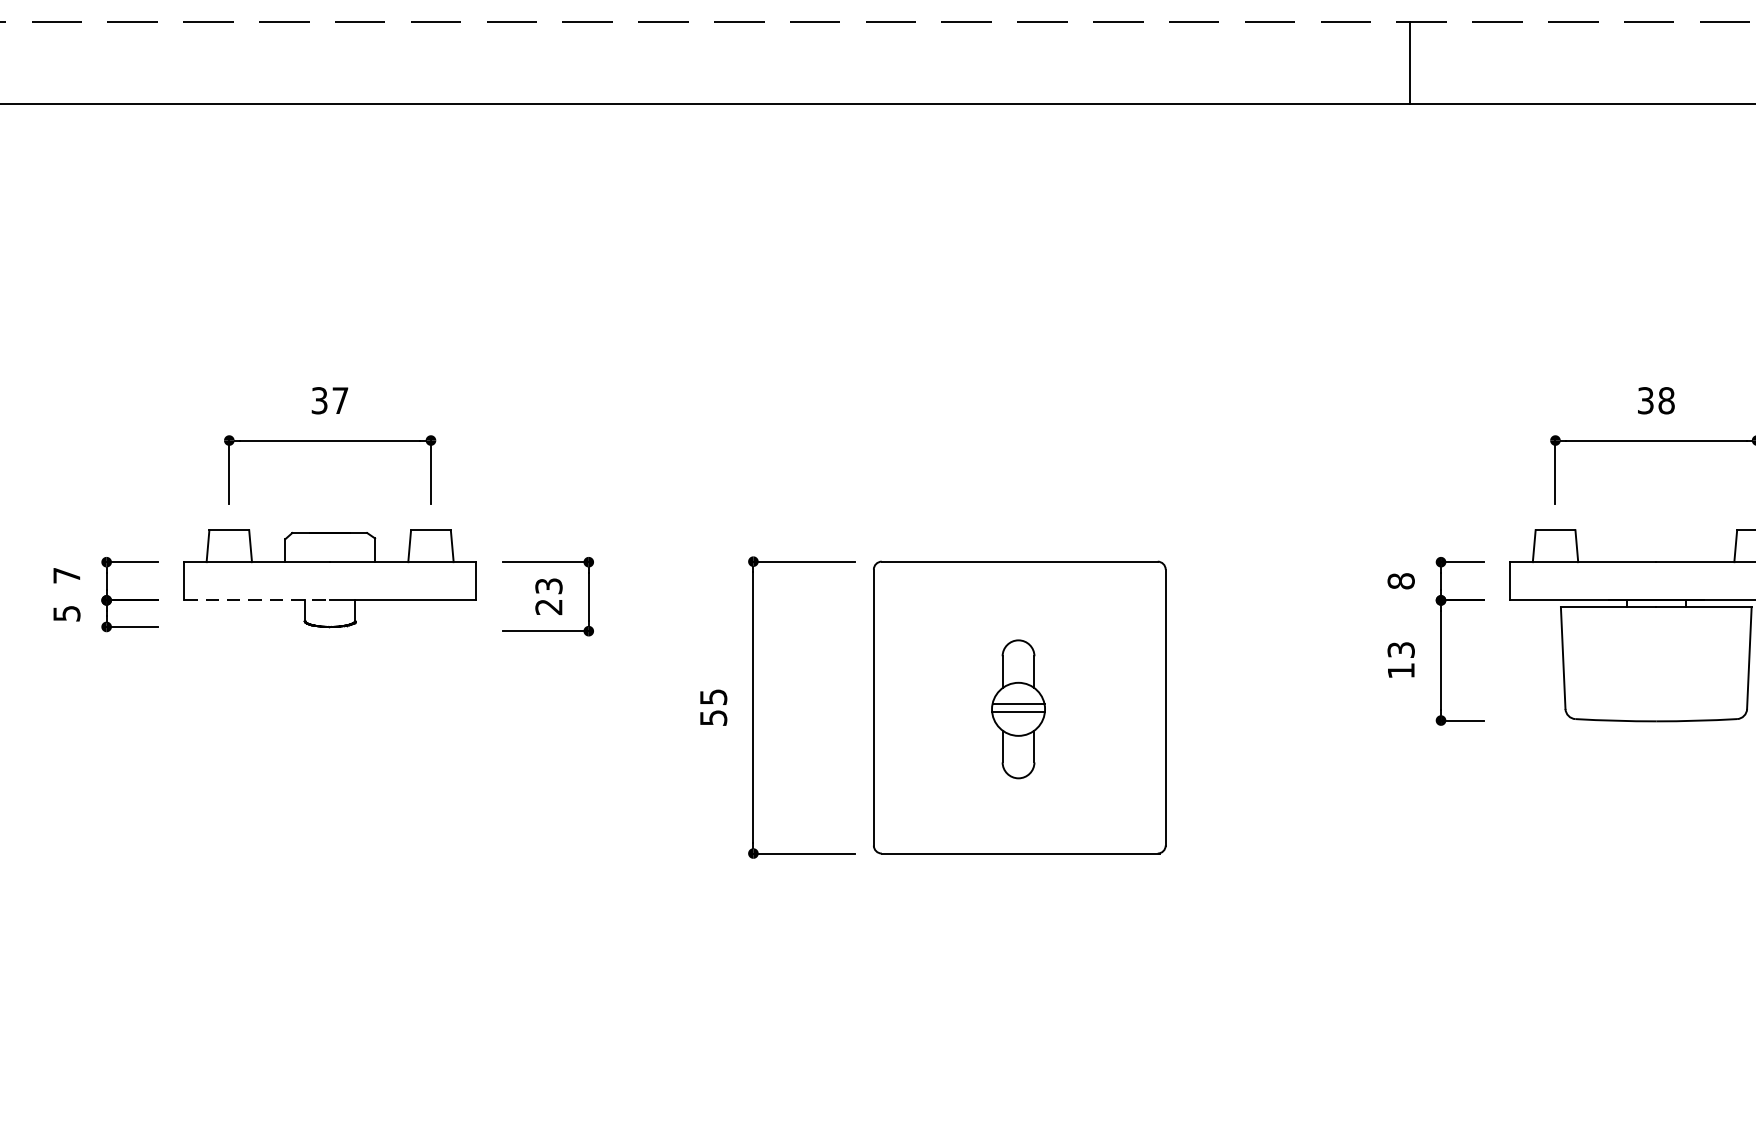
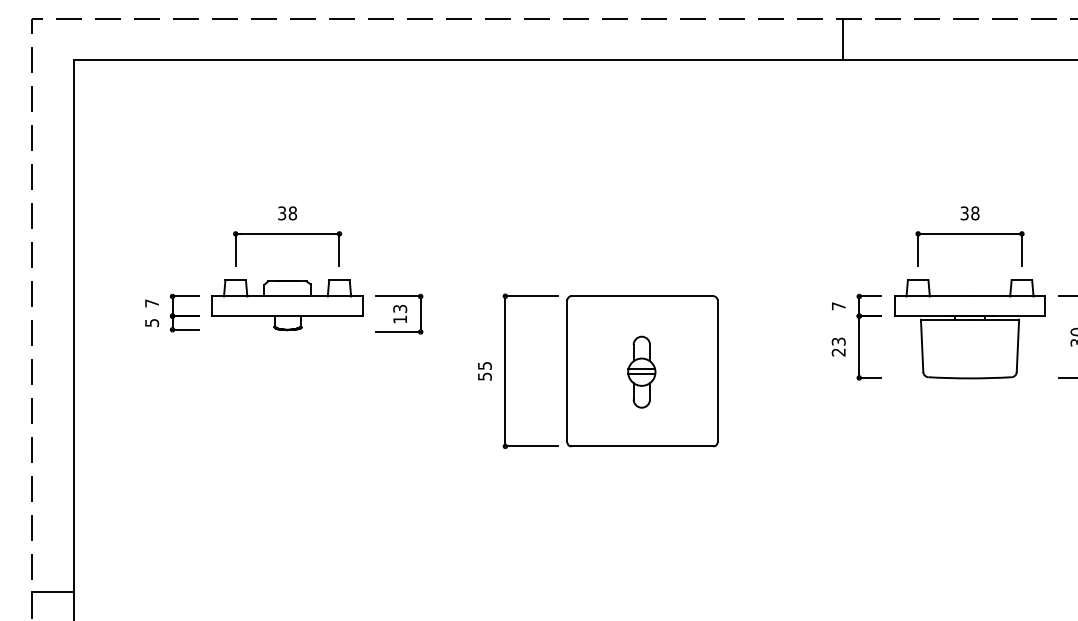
text: (339, 400) -> (292, 213), 37 -> 38
text: (1400, 581) -> (838, 306), 8 -> 7
line: (258, 601) -> (250, 316), dashed -> solid
text: (547, 606) -> (399, 319), 23 -> 13
text: (1400, 671) -> (838, 352), 13 -> 23

